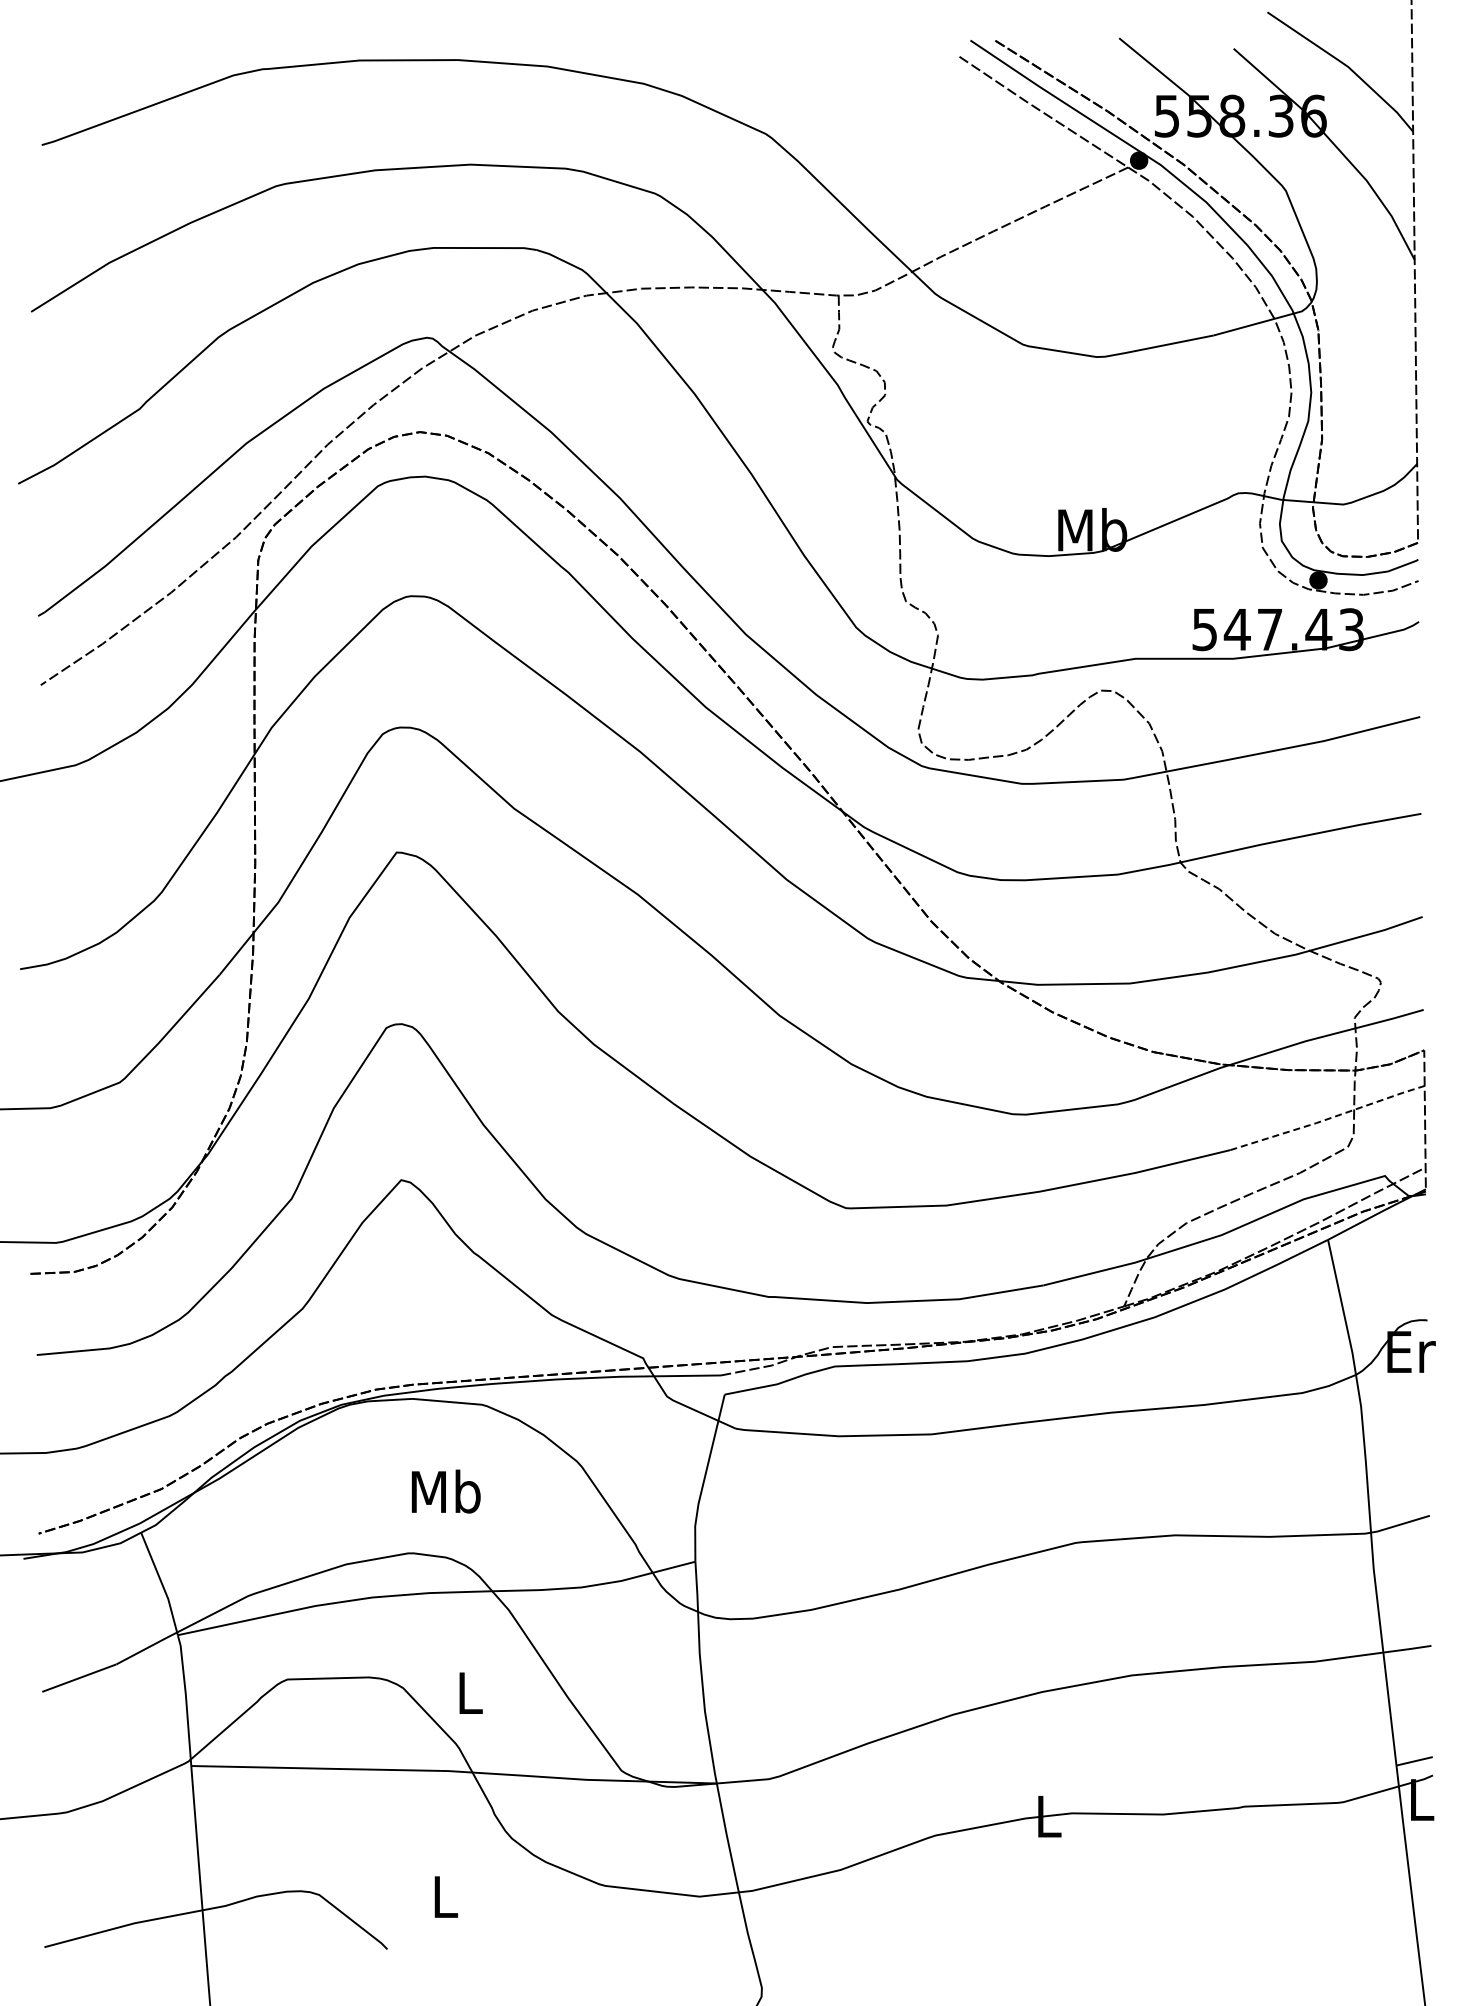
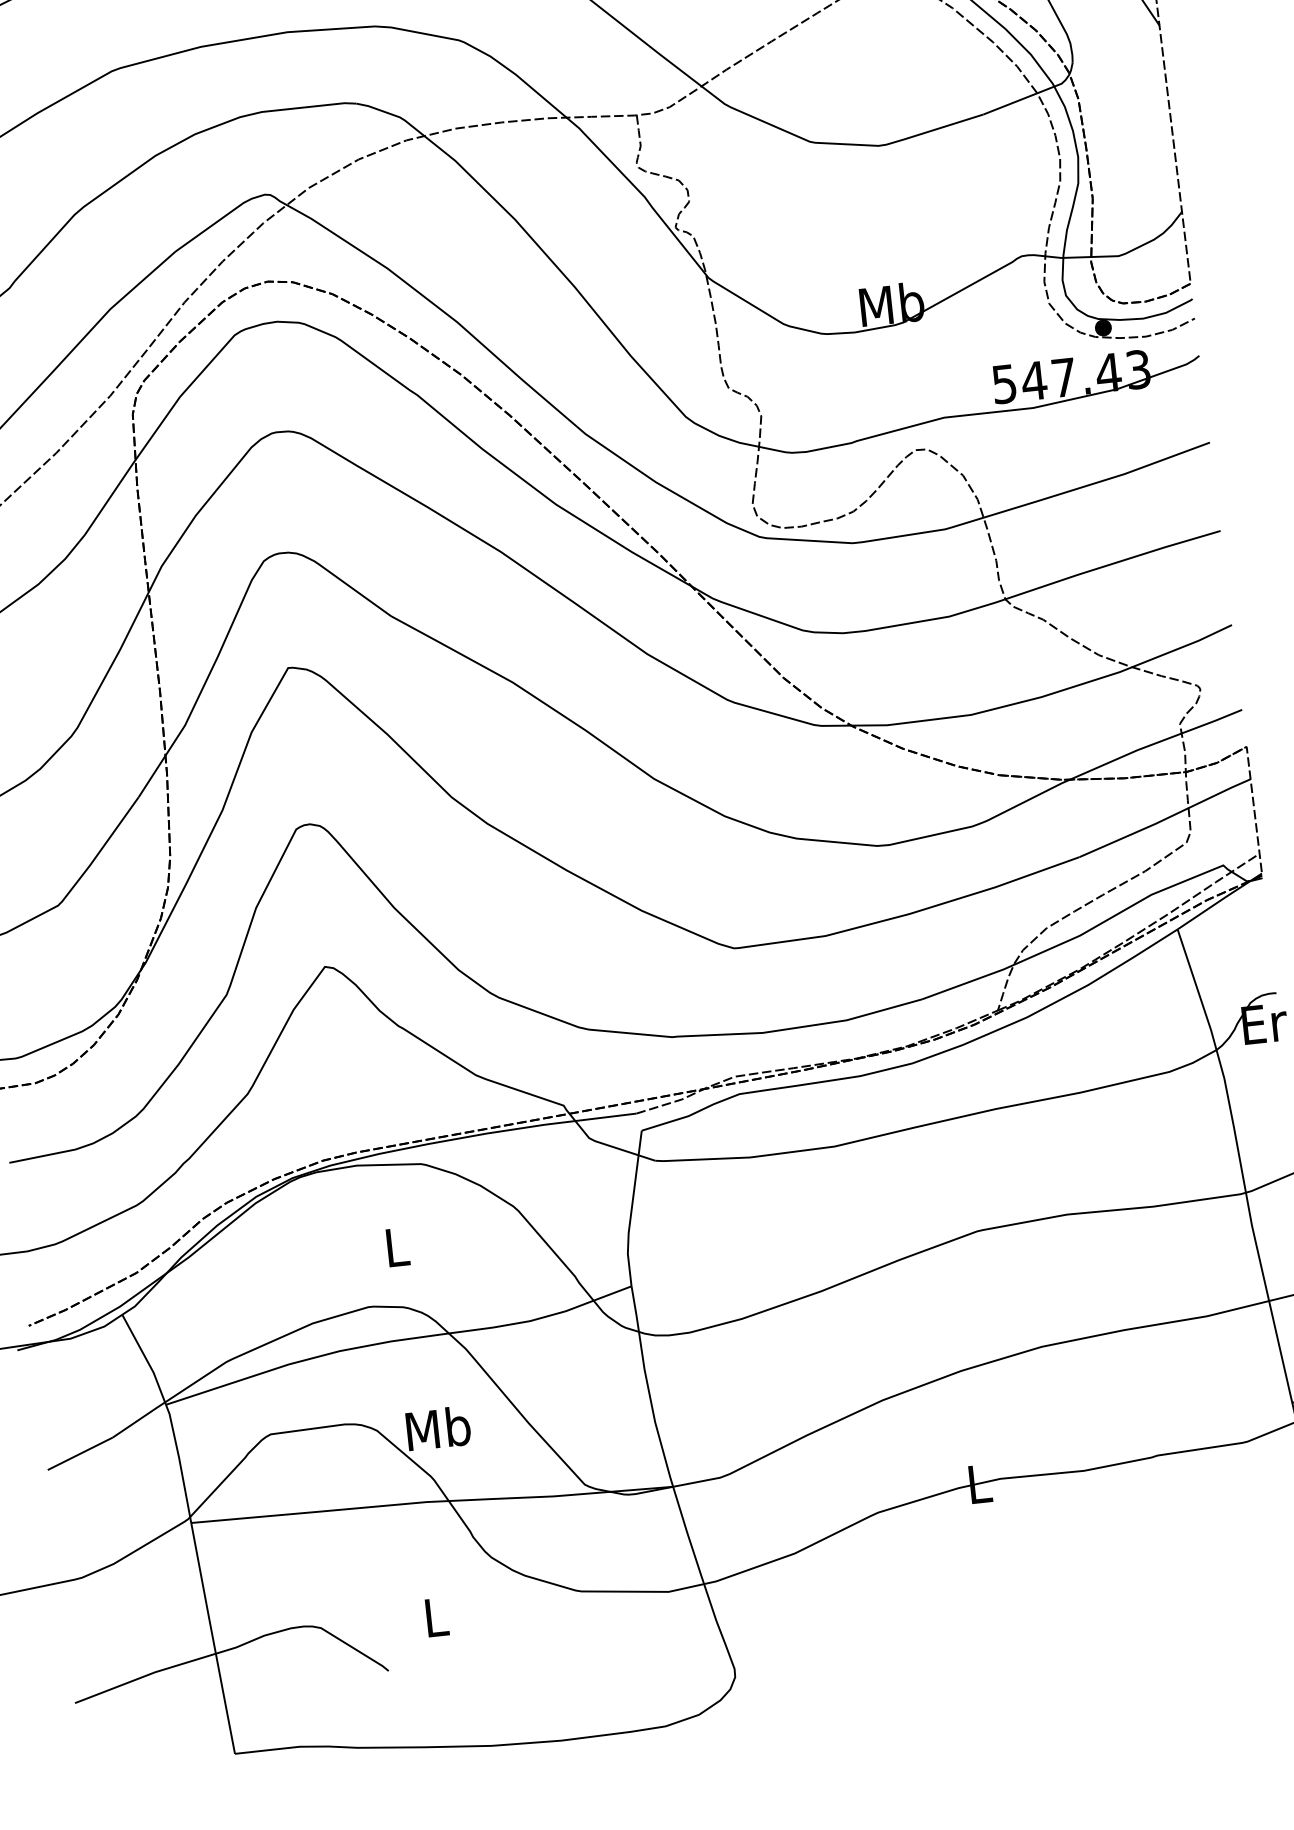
line: (1327, 1119) -> (1165, 819), dashed -> solid
text: (445, 1491) -> (396, 1246), Mb -> L
text: (469, 1692) -> (438, 1428), L -> Mb

